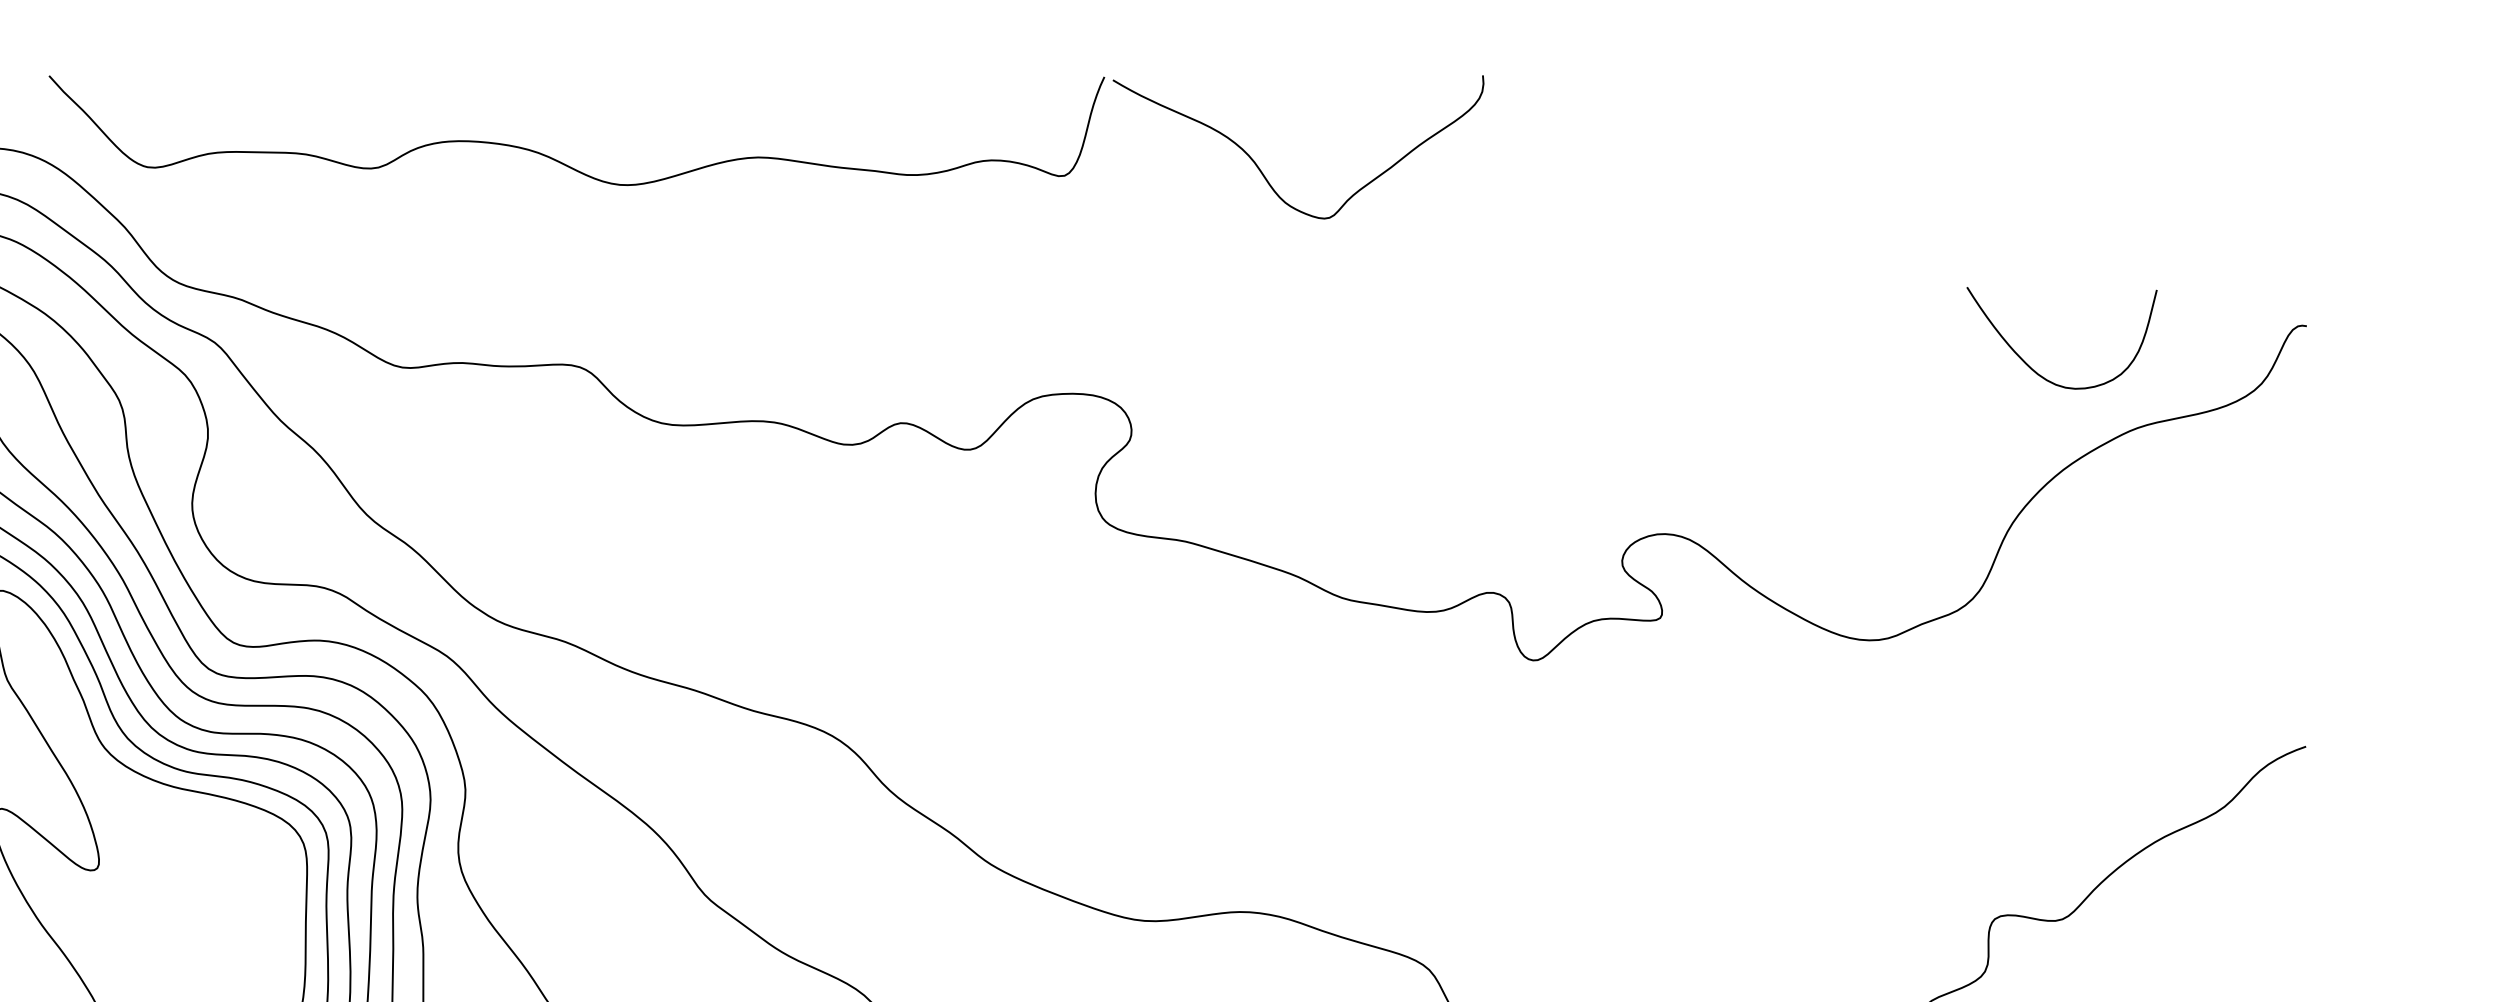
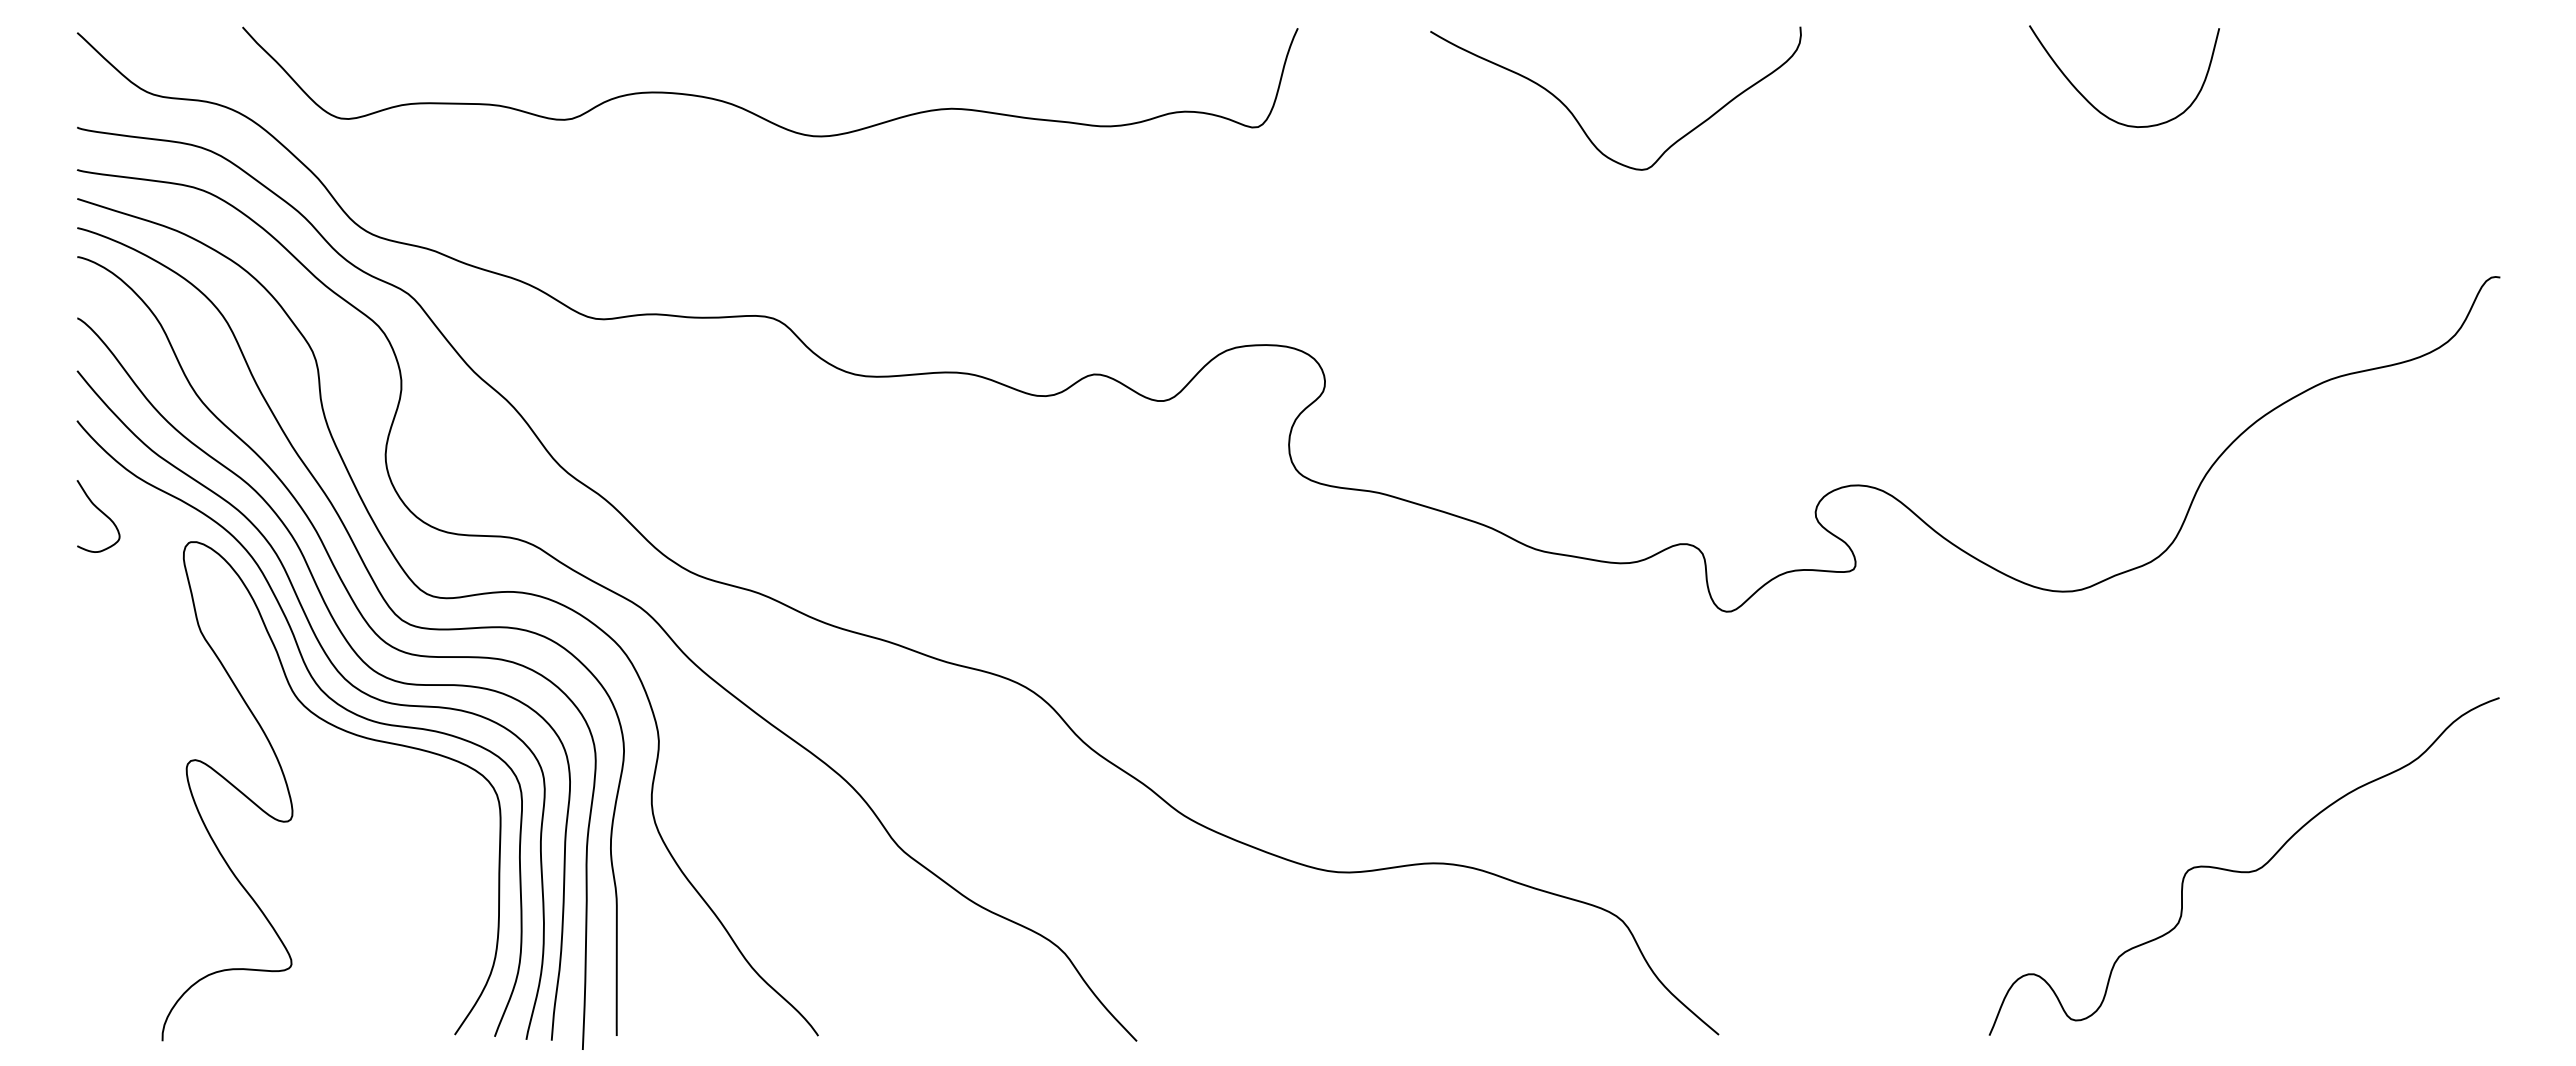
curve: (1262, 171) -> (1579, 122), moved
curve: (2035, 370) -> (2097, 108), moved

